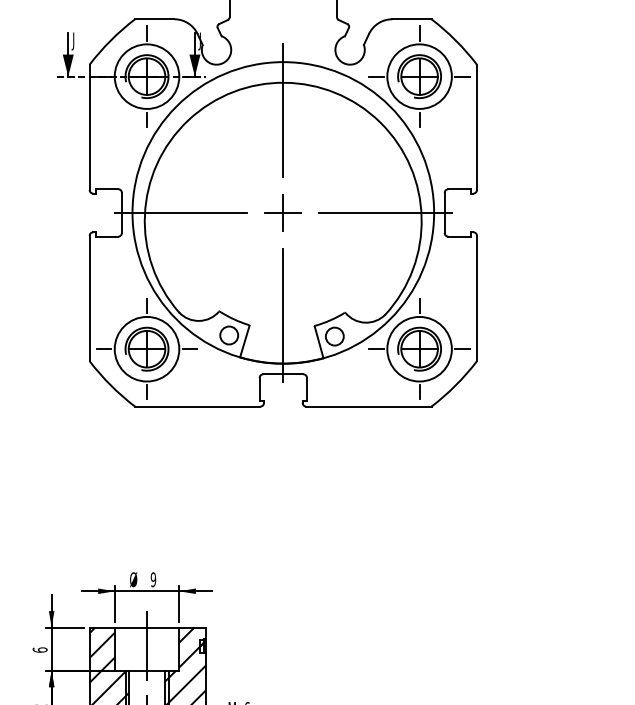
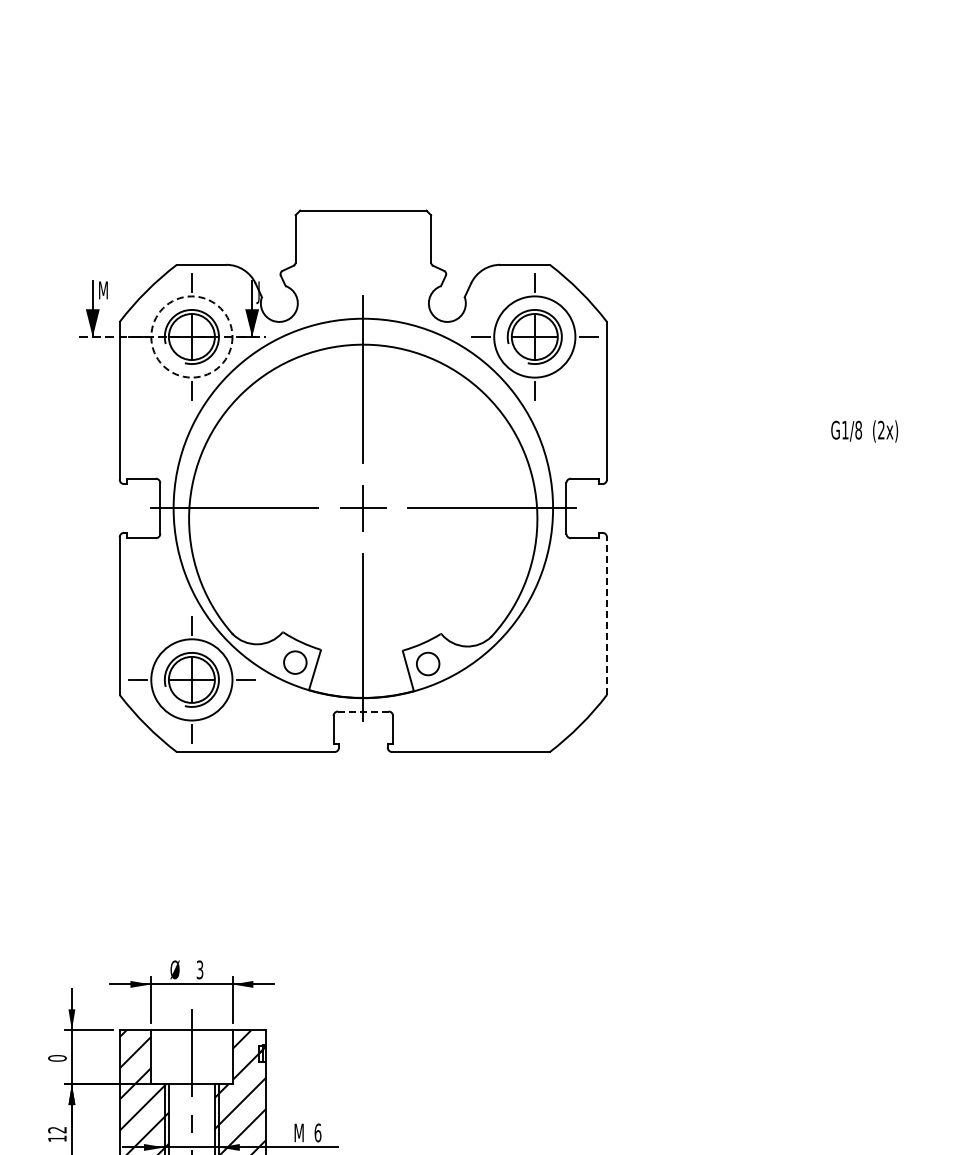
text: (75, 41) -> (102, 292), J -> M
circle: (146, 76) -> (191, 336), solid -> dashed
line: (477, 298) -> (607, 616), solid -> dashed
part: (419, 348) -> (534, 679), removed
line: (282, 374) -> (362, 711), solid -> dashed
text: (153, 579) -> (199, 969), 9 -> 3
text: (40, 649) -> (57, 1057), 6 -> 0

